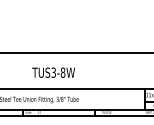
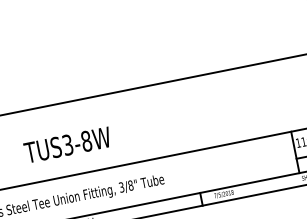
text: (53, 72) -> (67, 144), moved

